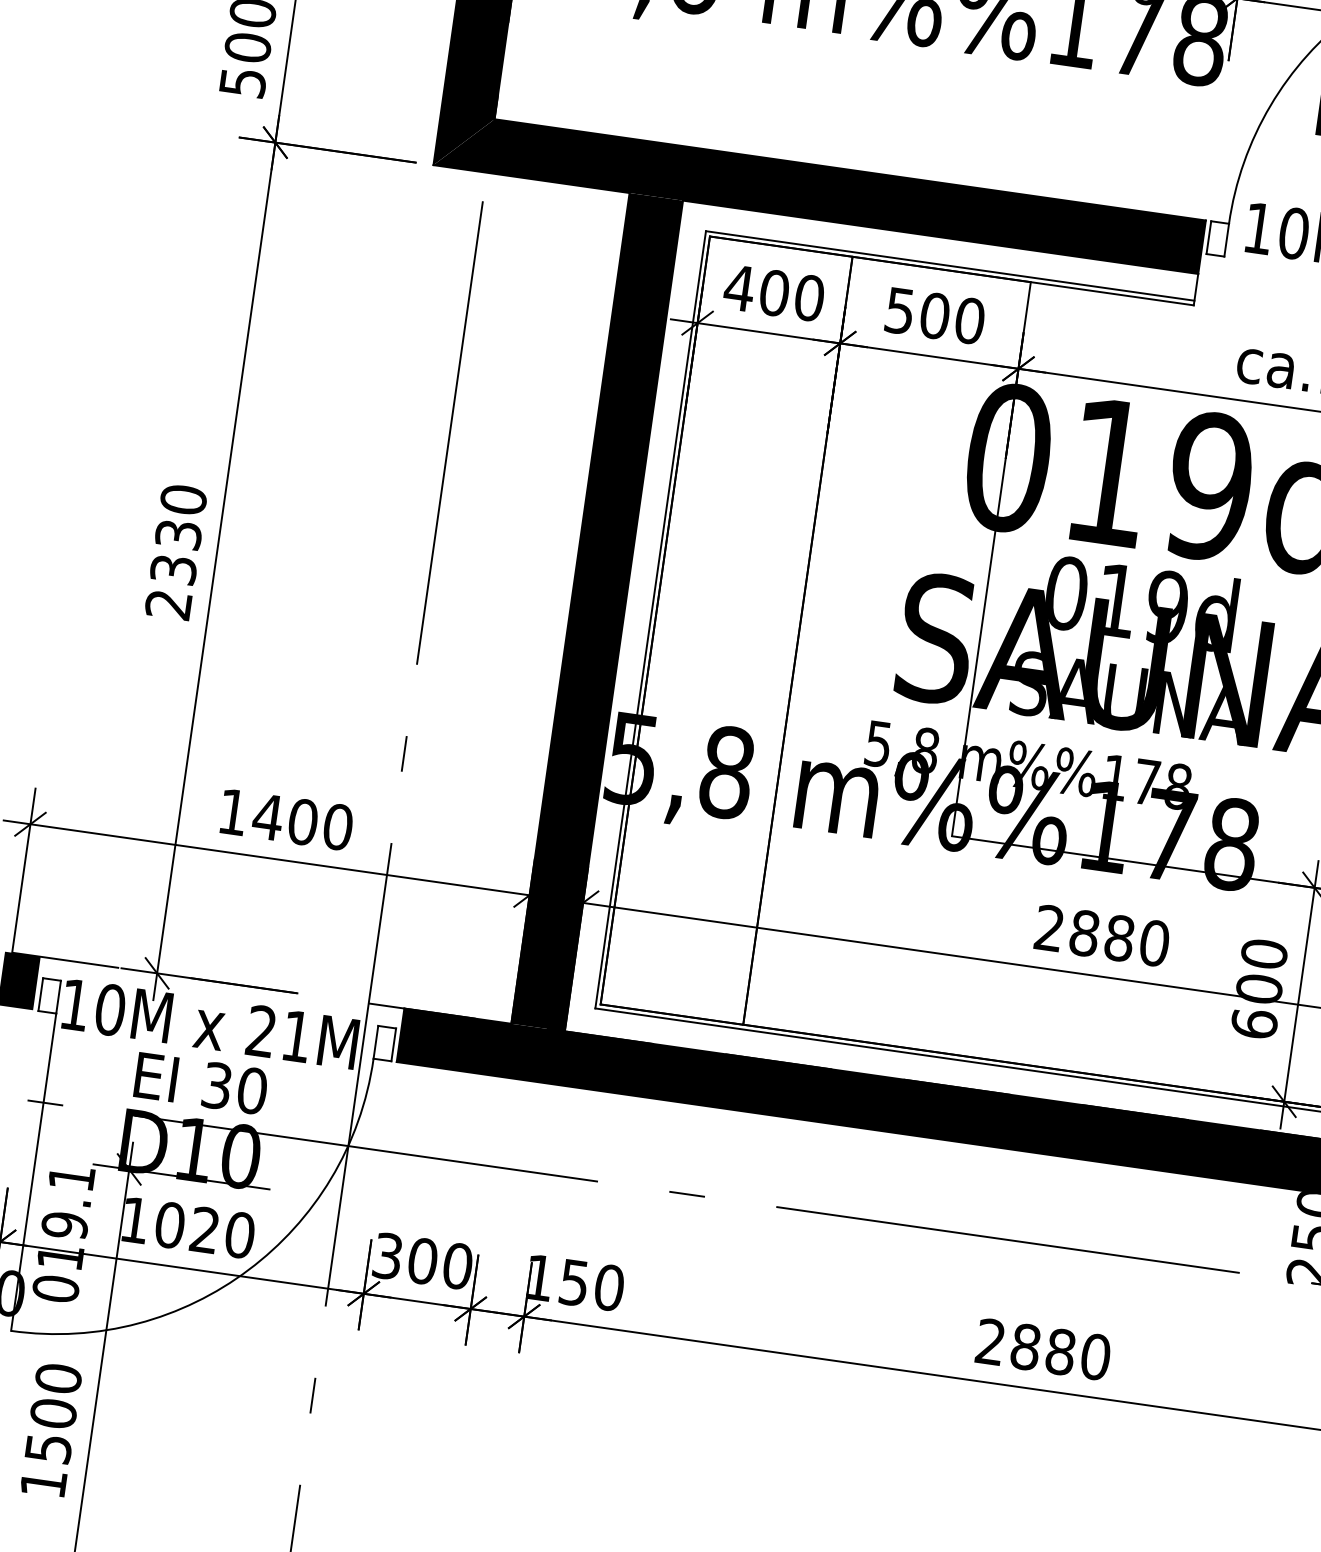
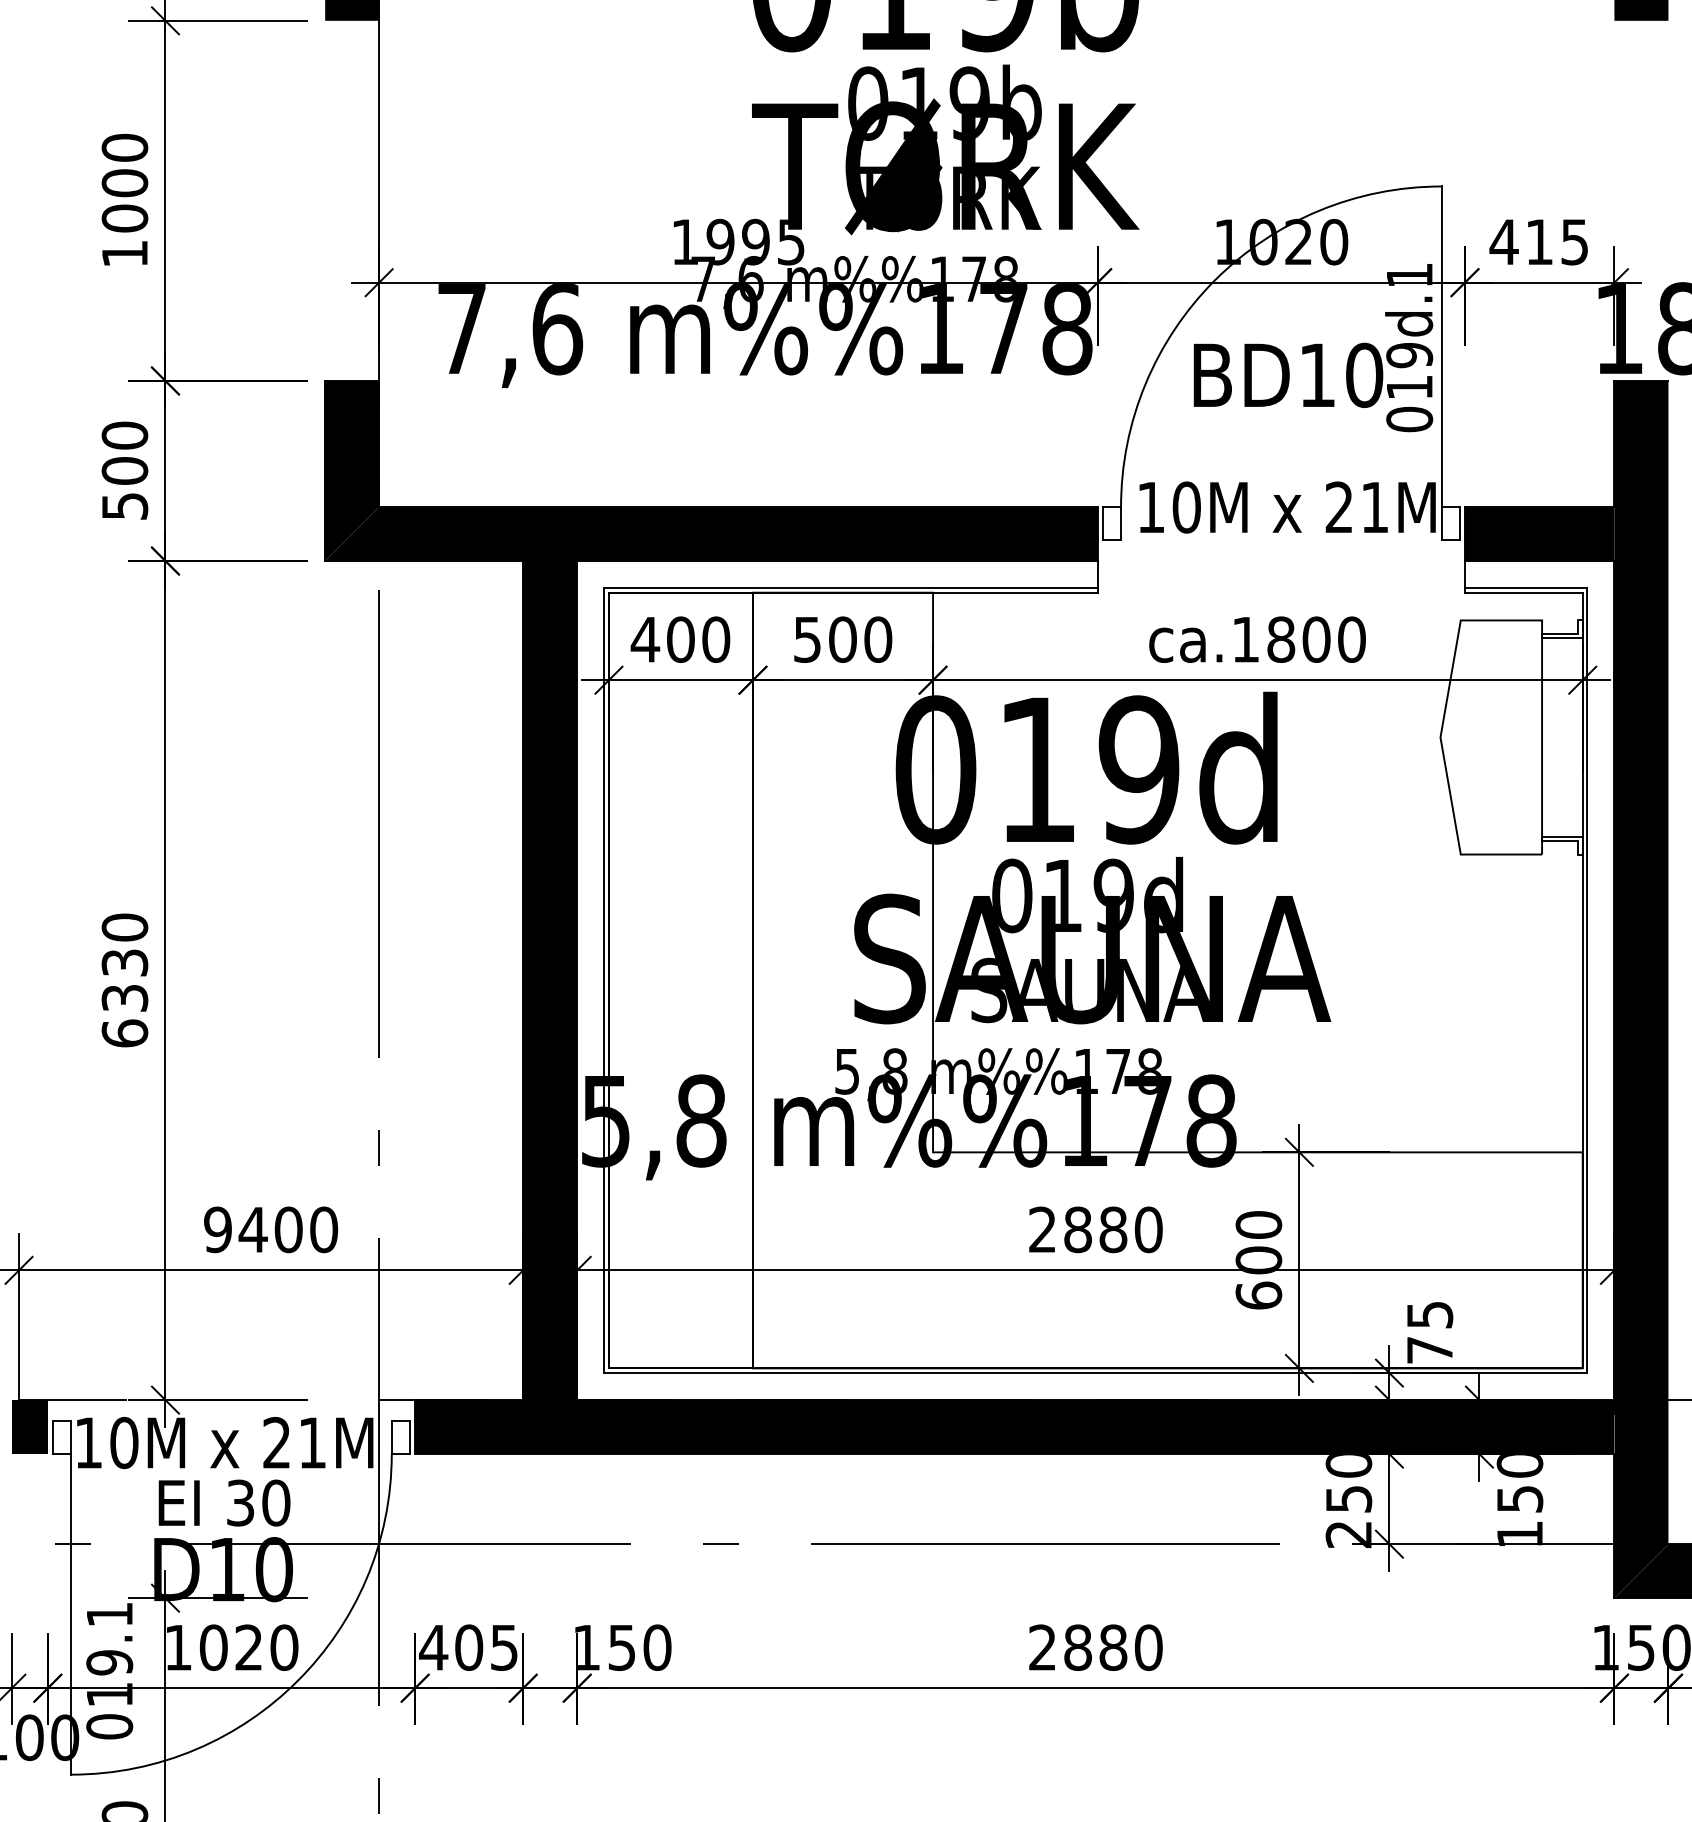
text: (168, 604) -> (124, 1033), 2330 -> 6330
text: (232, 811) -> (217, 1229), 1400 -> 9400
text: (422, 1260) -> (468, 1647), 300 -> 405

